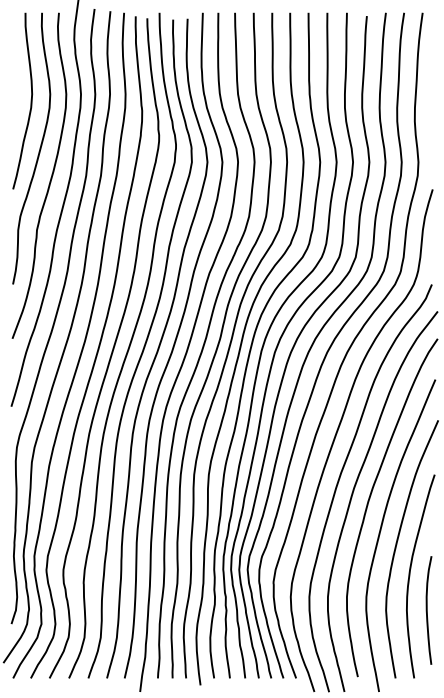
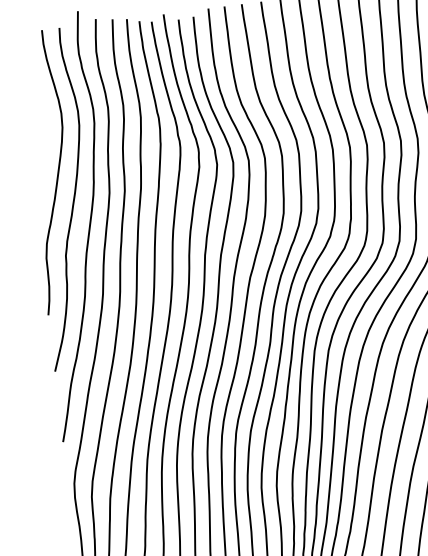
curve: (30, 100) -> (41, 122), removed

